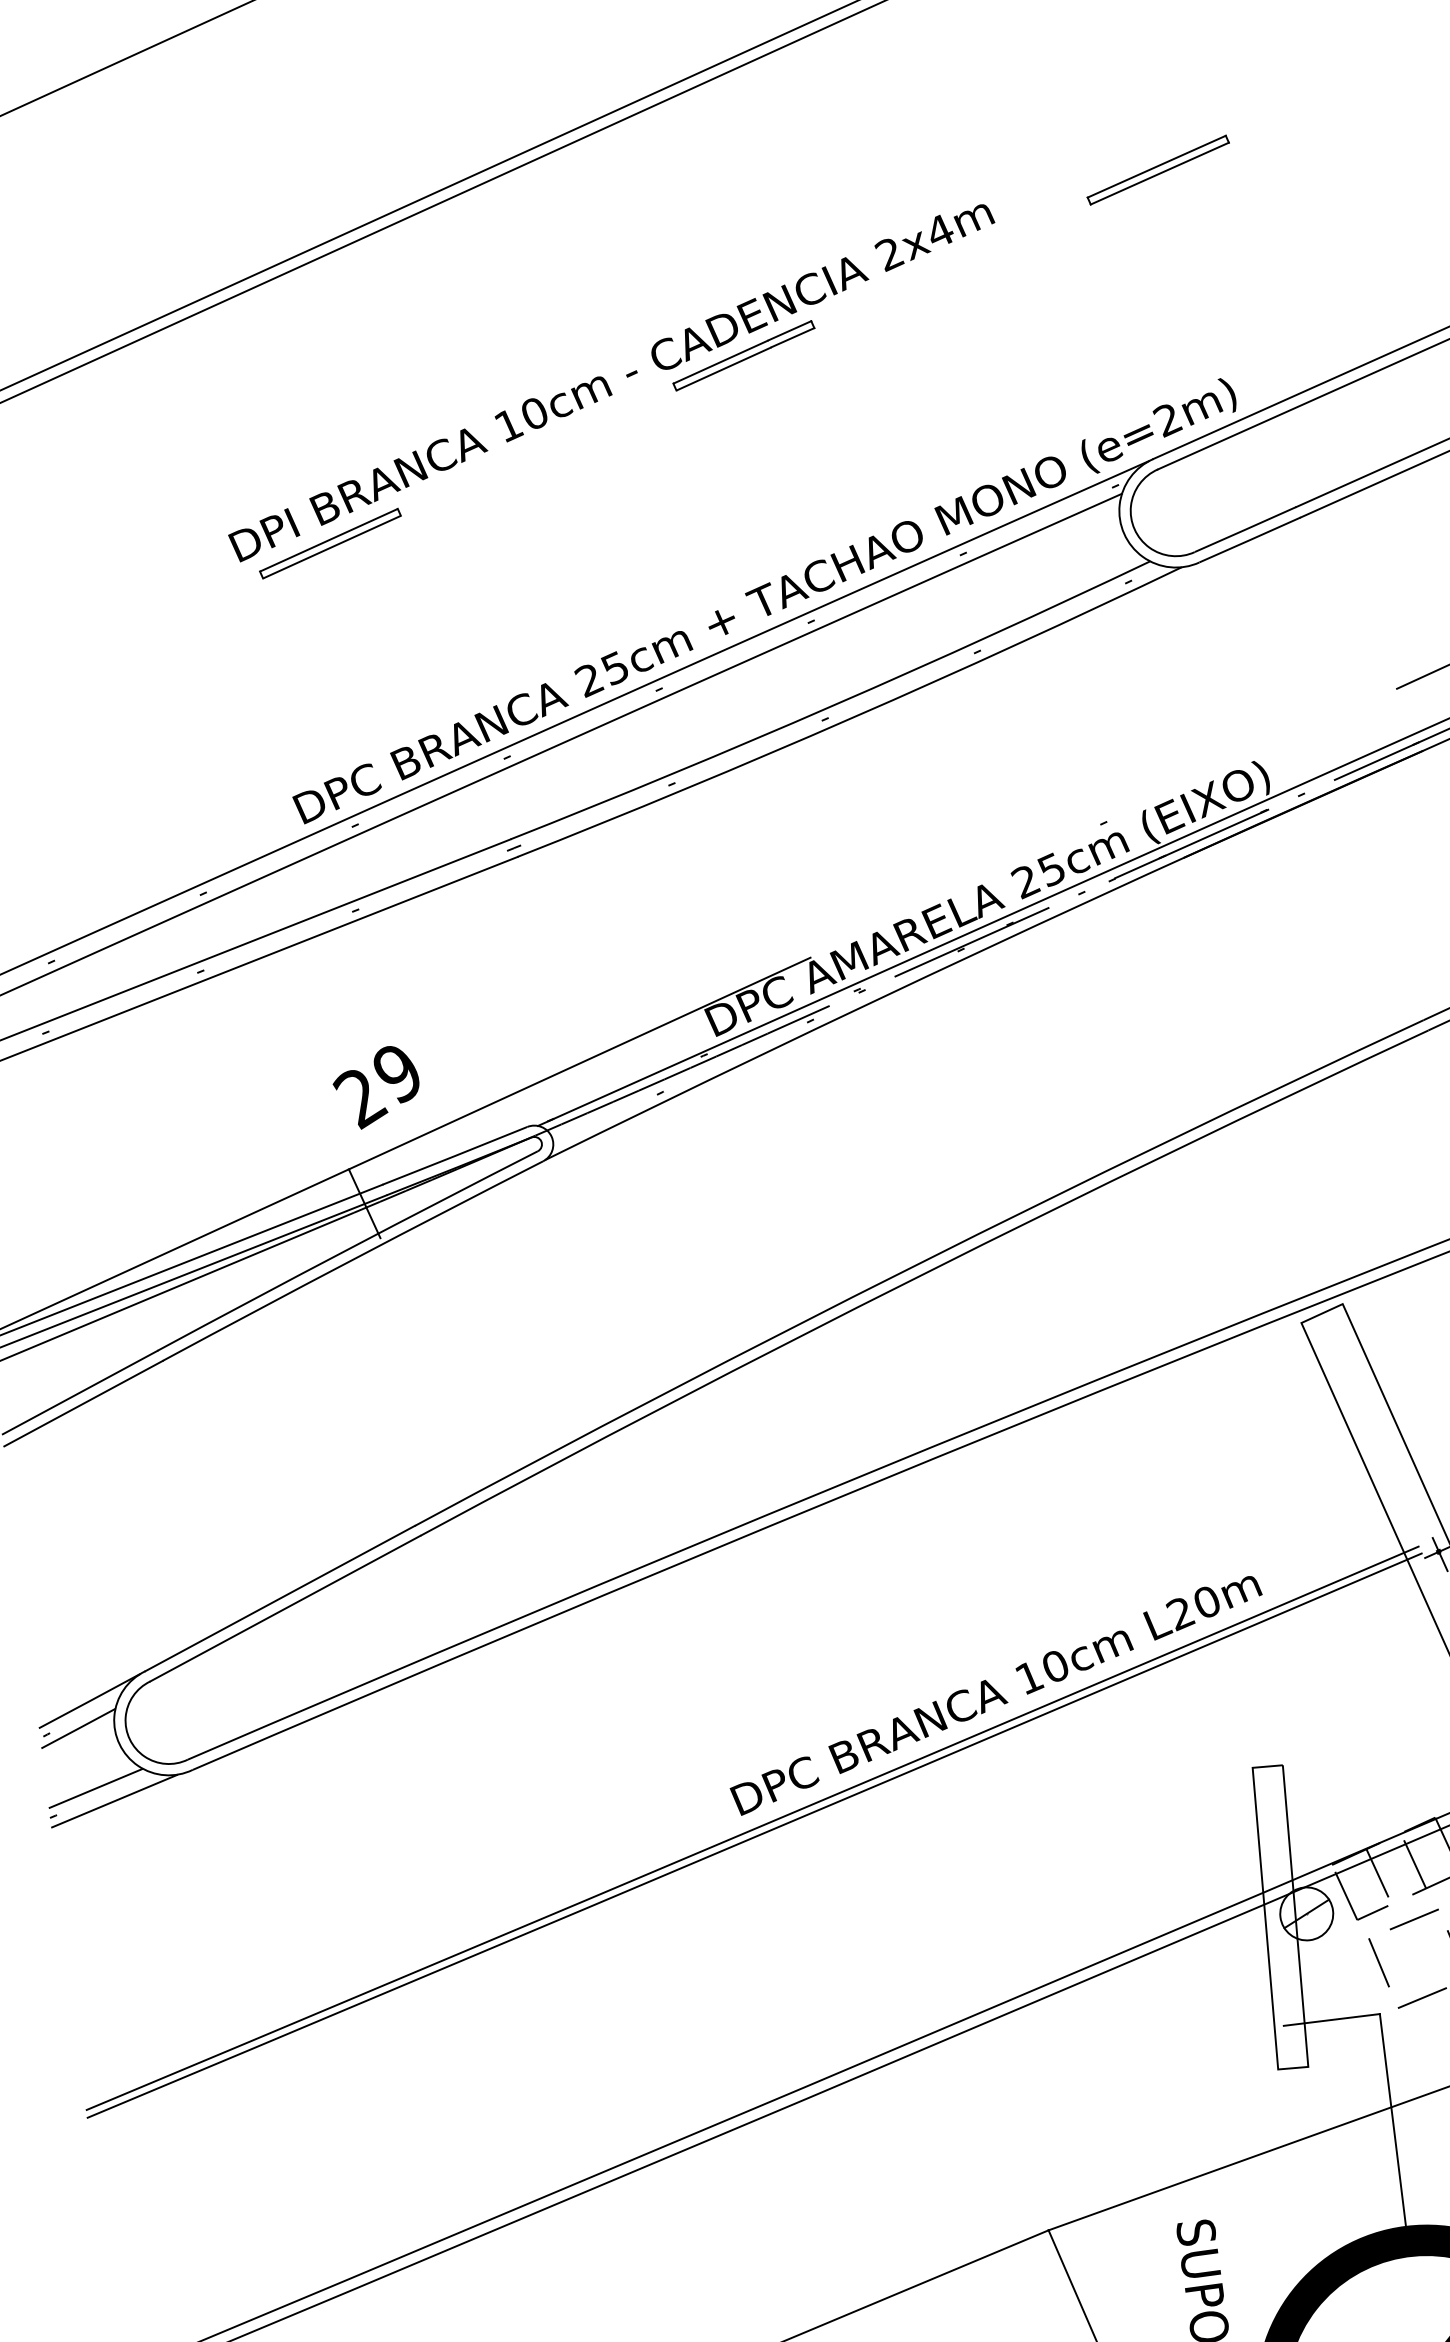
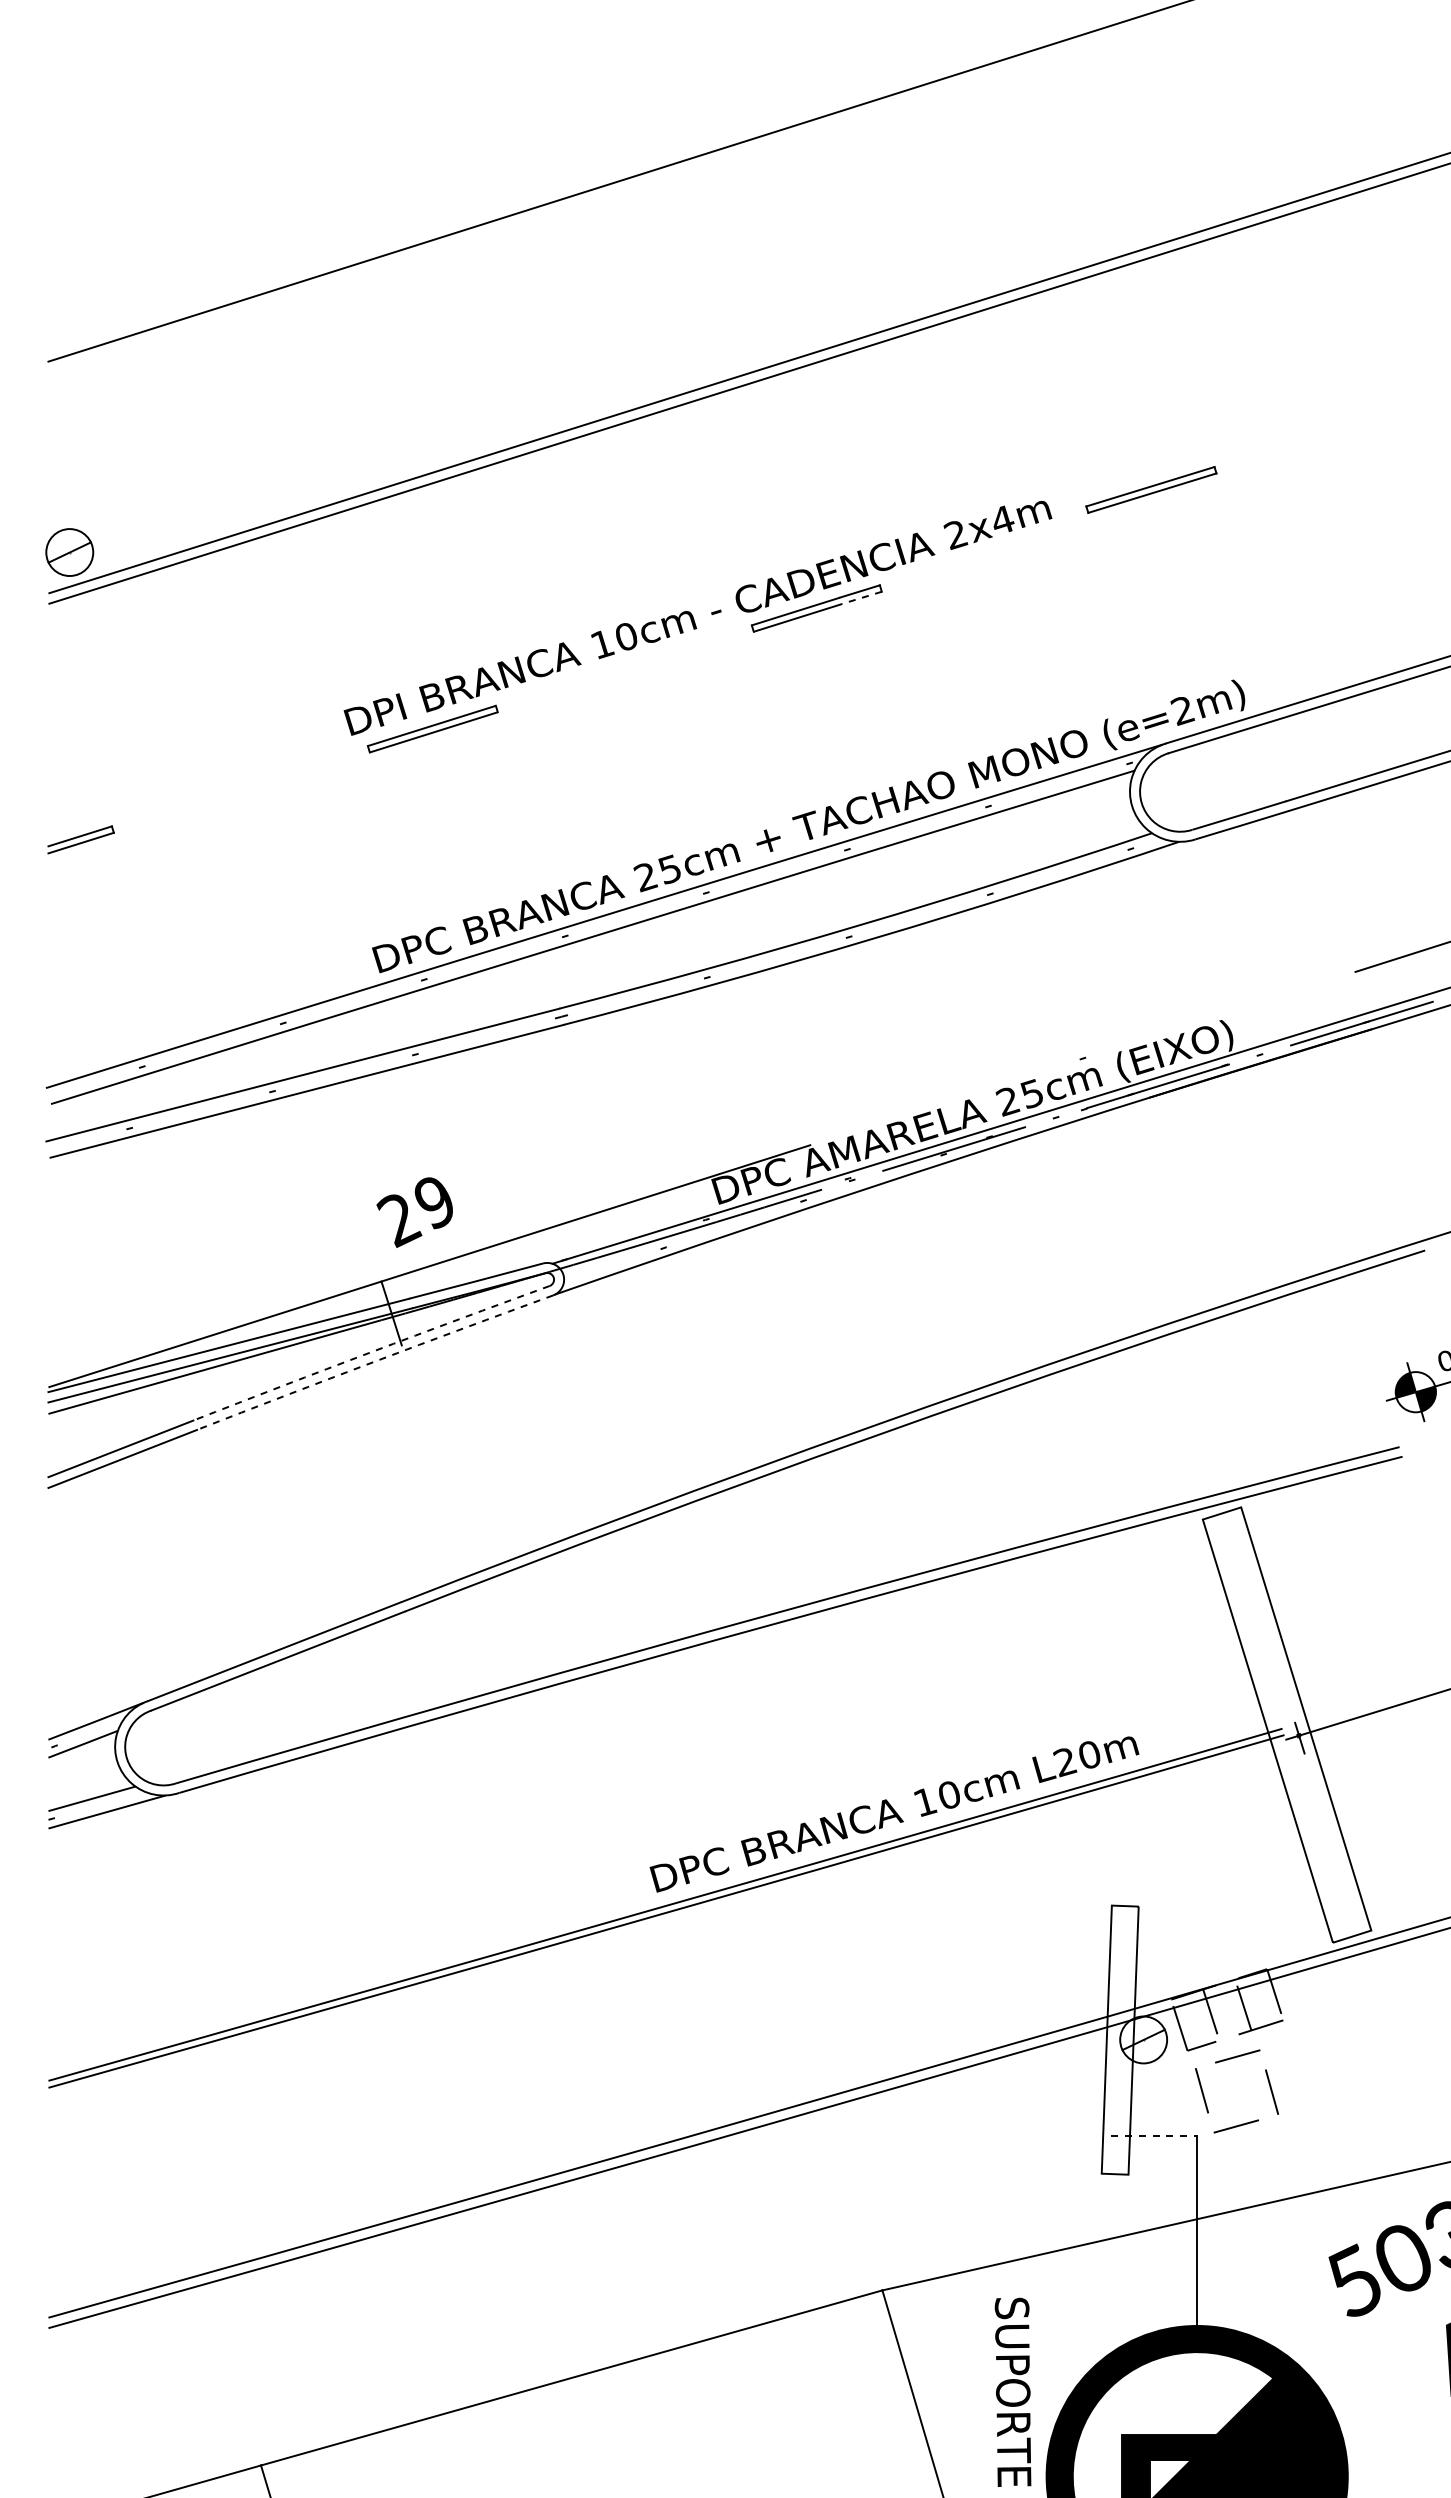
part: (1158, 169) -> (1151, 489), moved
line: (792, 337) -> (861, 597), solid -> dashed
arc: (347, 1250) -> (371, 1352), solid -> dashed
arc: (352, 1259) -> (374, 1361), solid -> dashed
line: (1332, 2019) -> (1154, 2135), solid -> dashed

